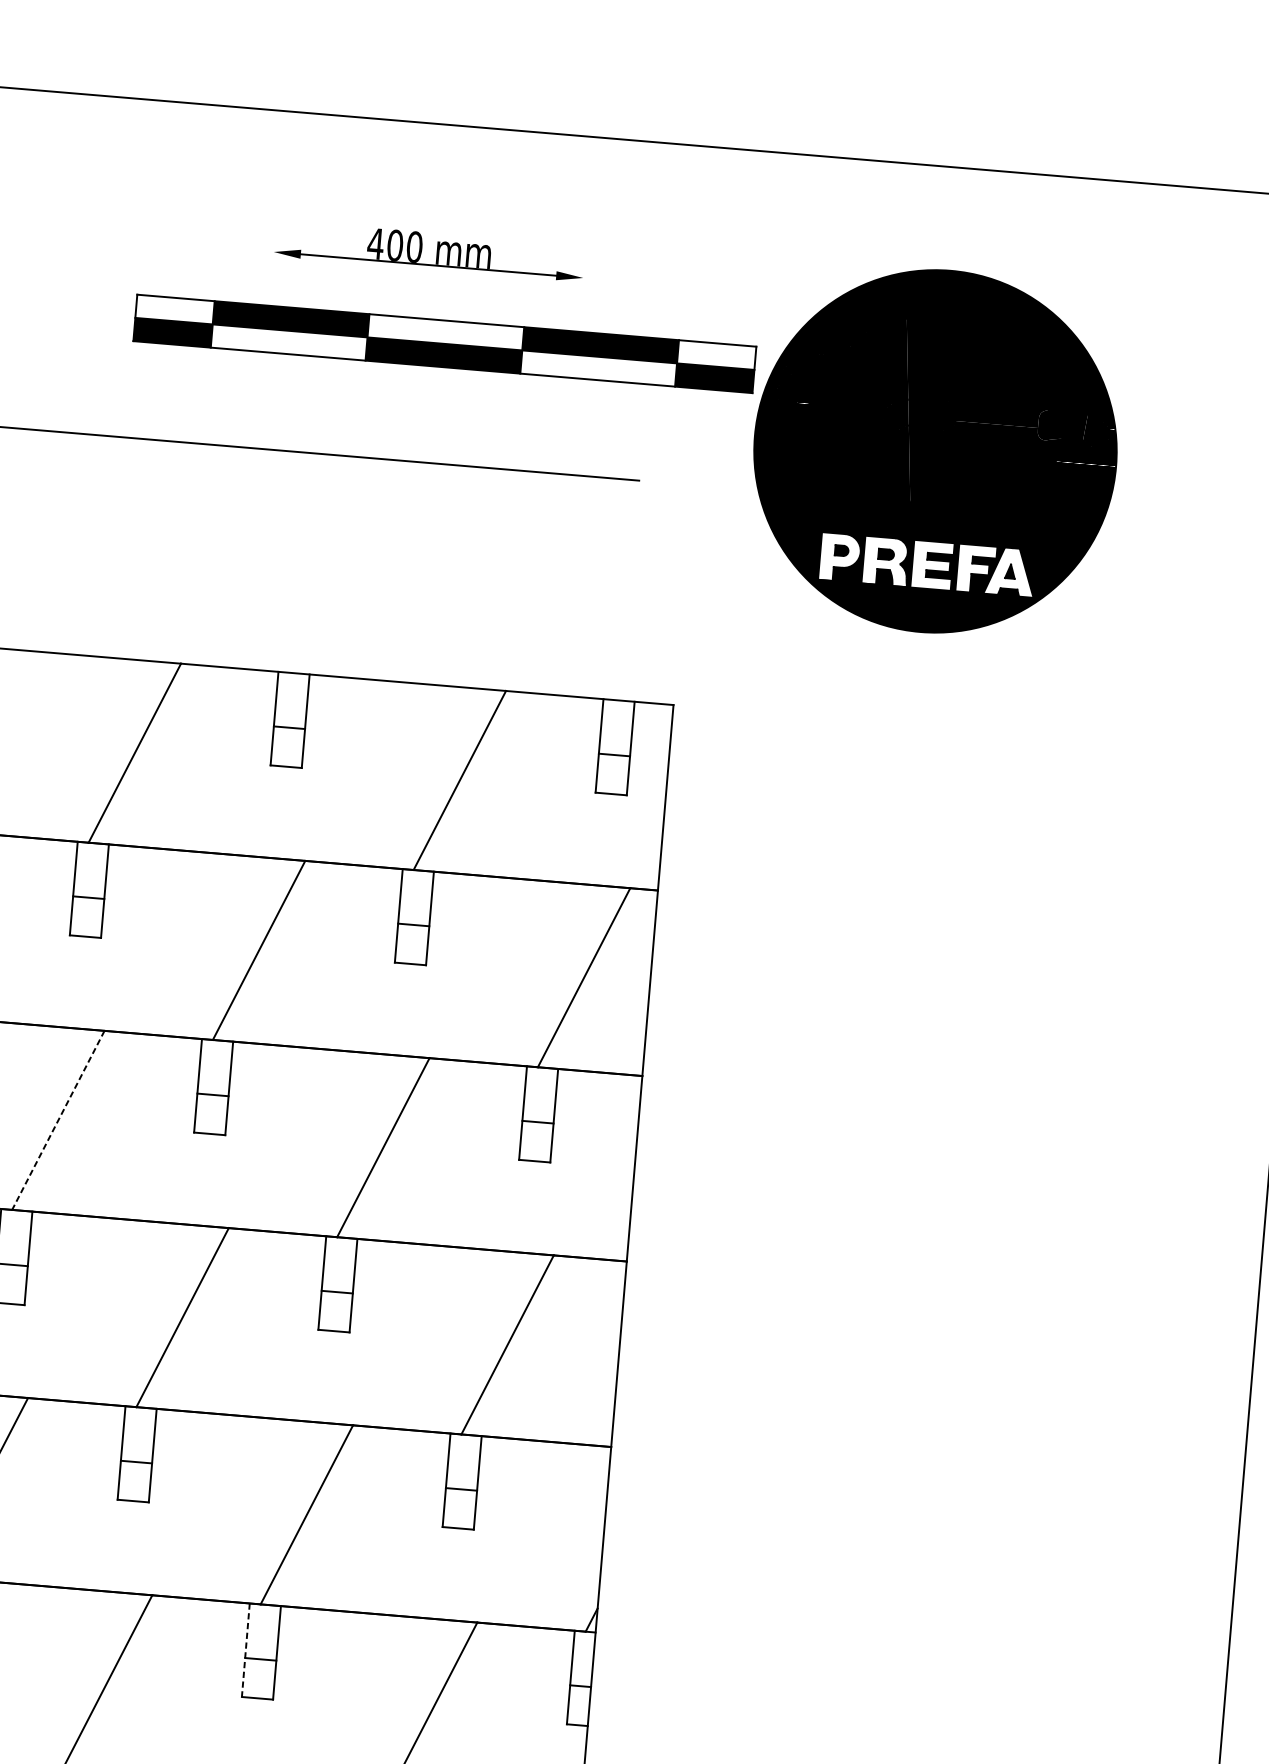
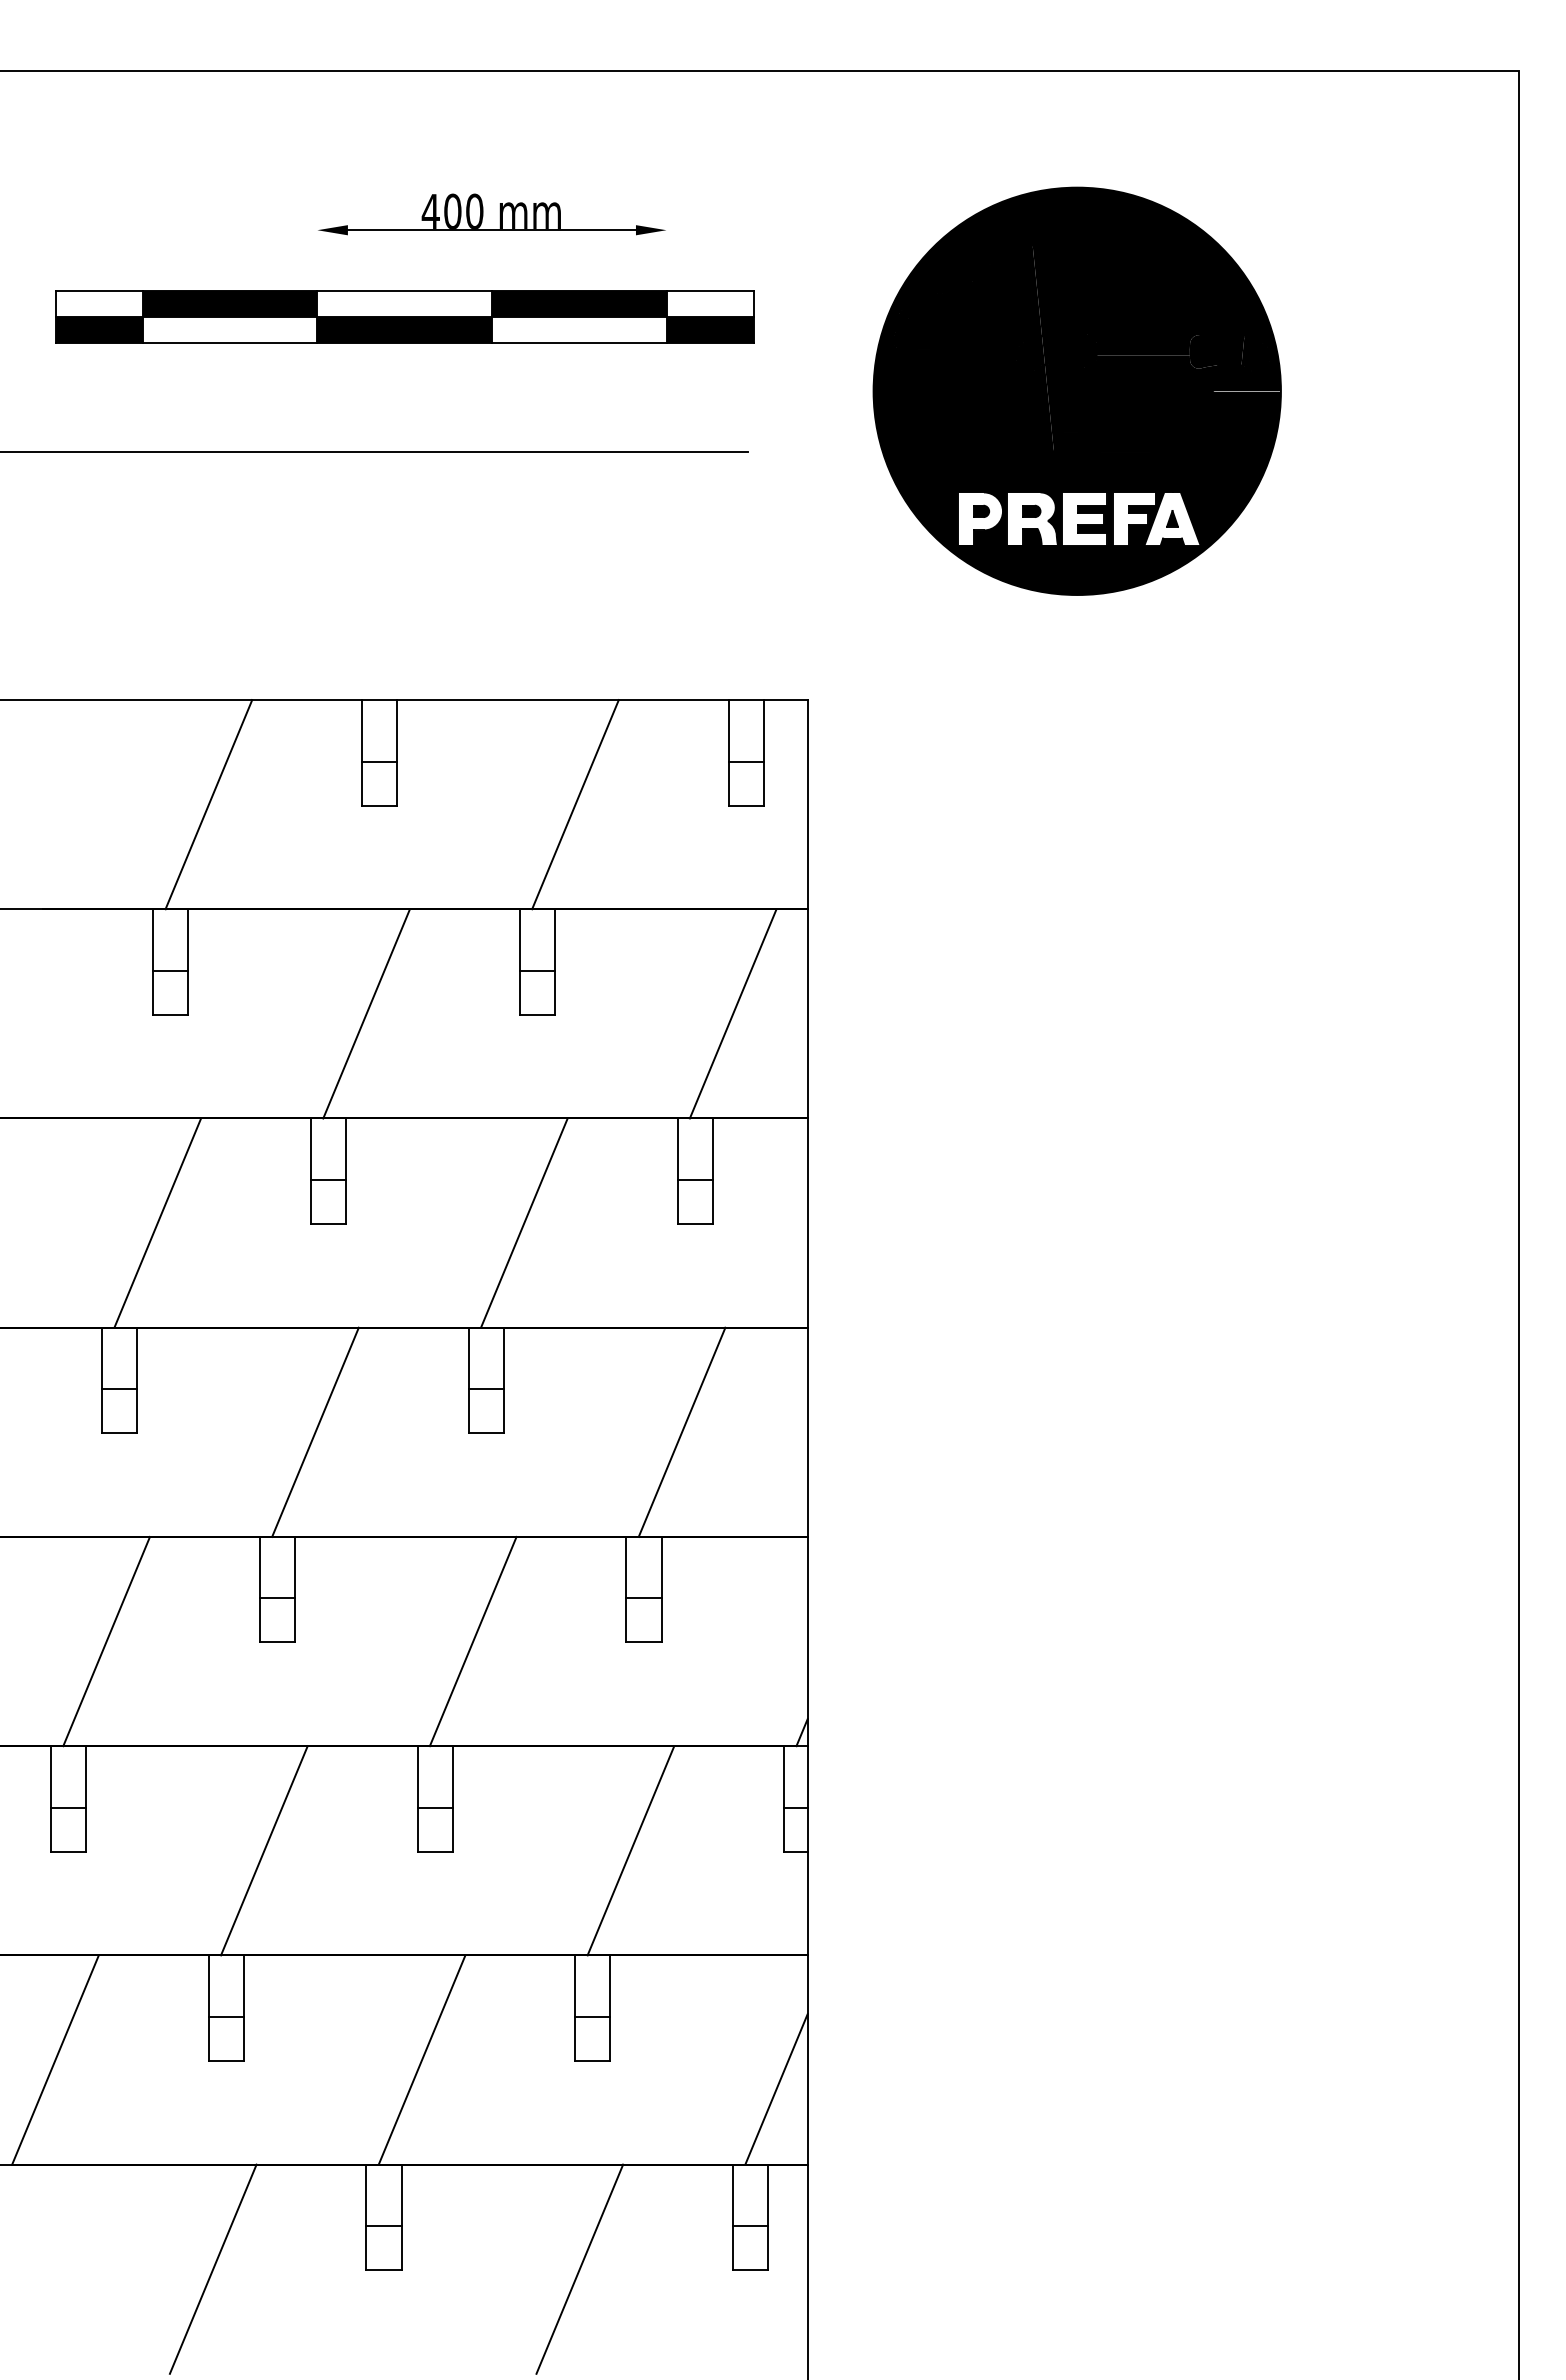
part: (444, 343) -> (404, 316), moved
line: (58, 1120) -> (157, 1223), dashed -> solid
line: (245, 1649) -> (417, 1798), dashed -> solid

